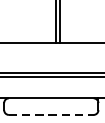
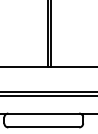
line: (52, 115) -> (44, 127), dashed -> solid

